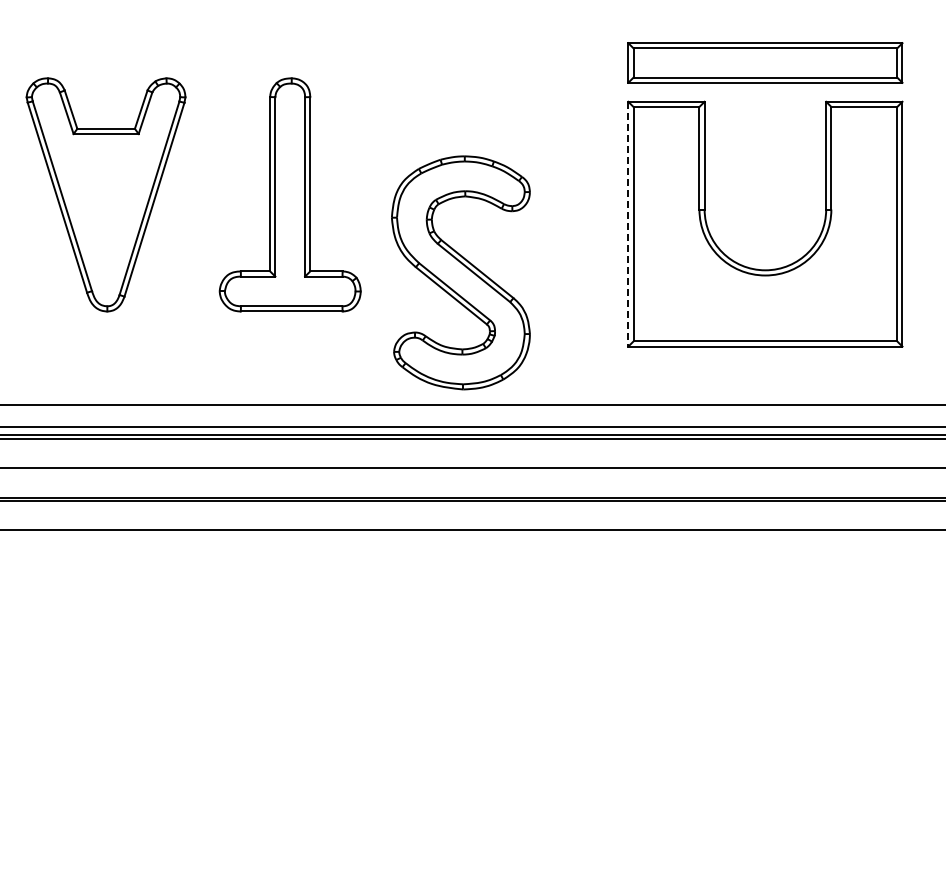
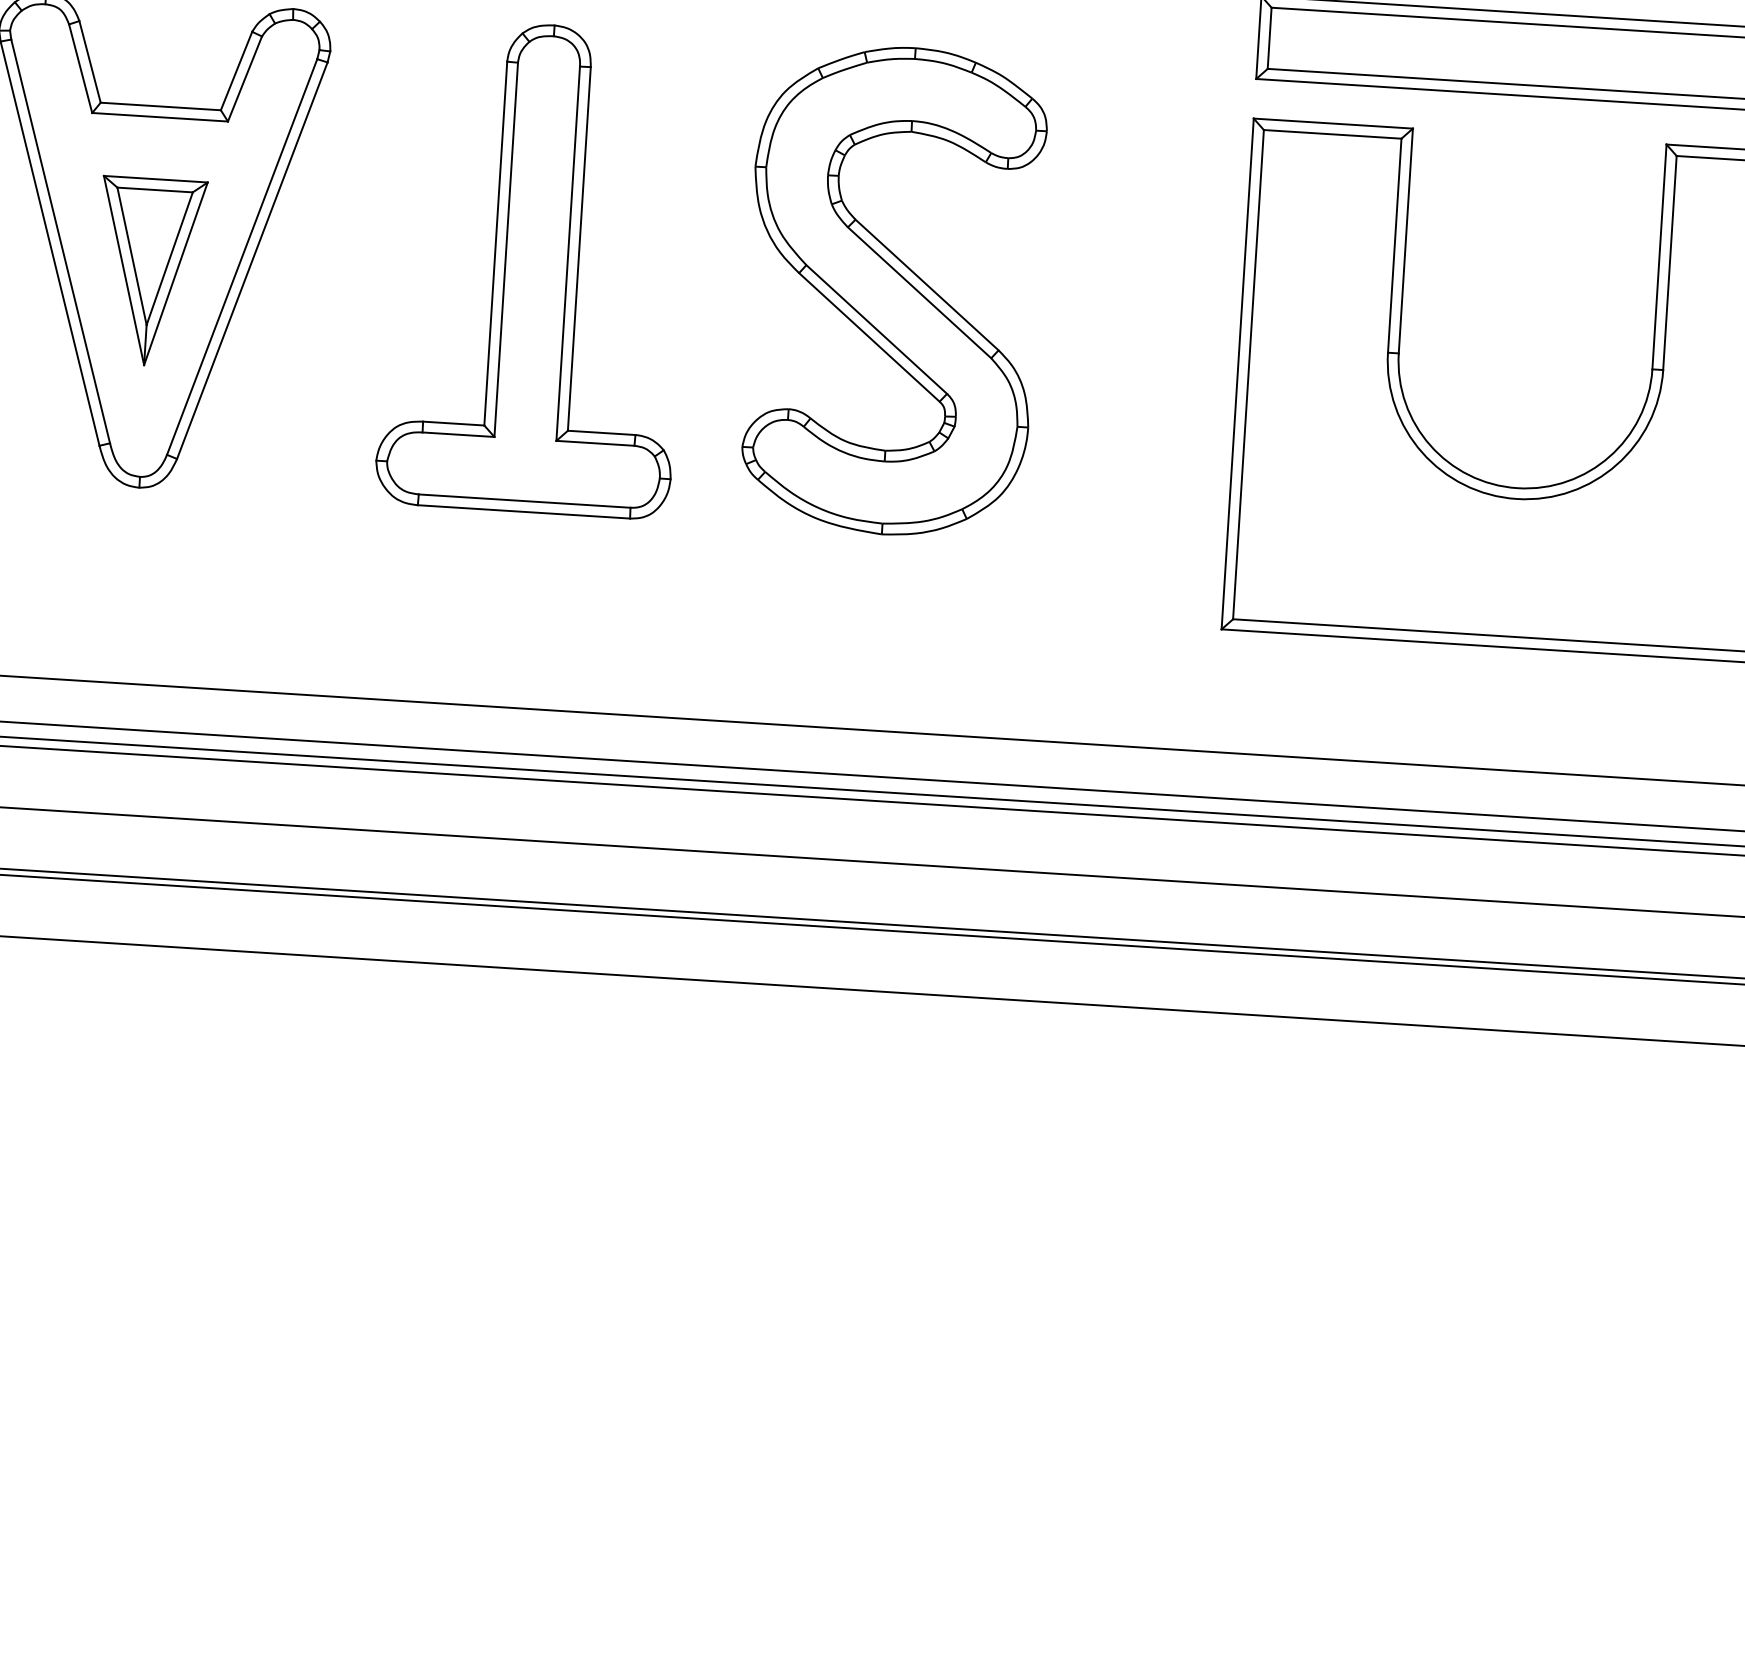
part: (105, 207) -> (149, 270), added
line: (628, 224) -> (1238, 374), dashed -> solid
part: (460, 272) -> (891, 289), moved

